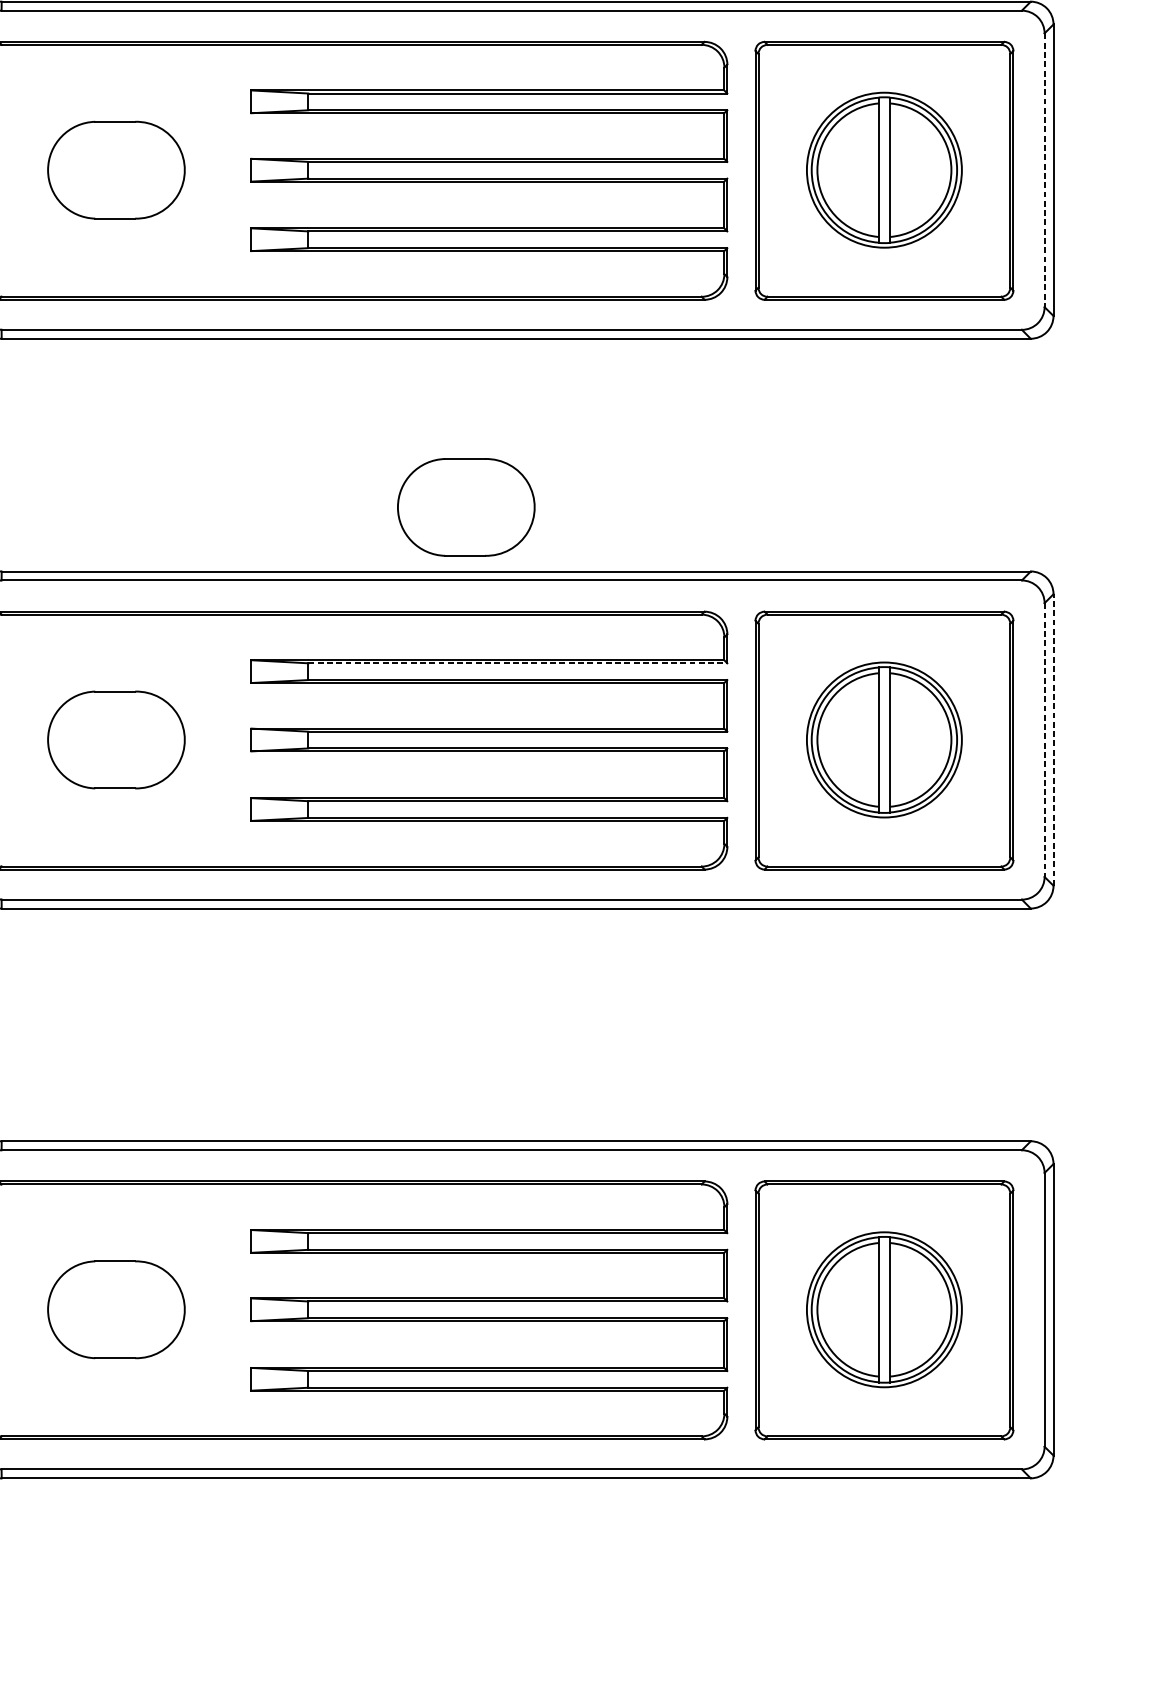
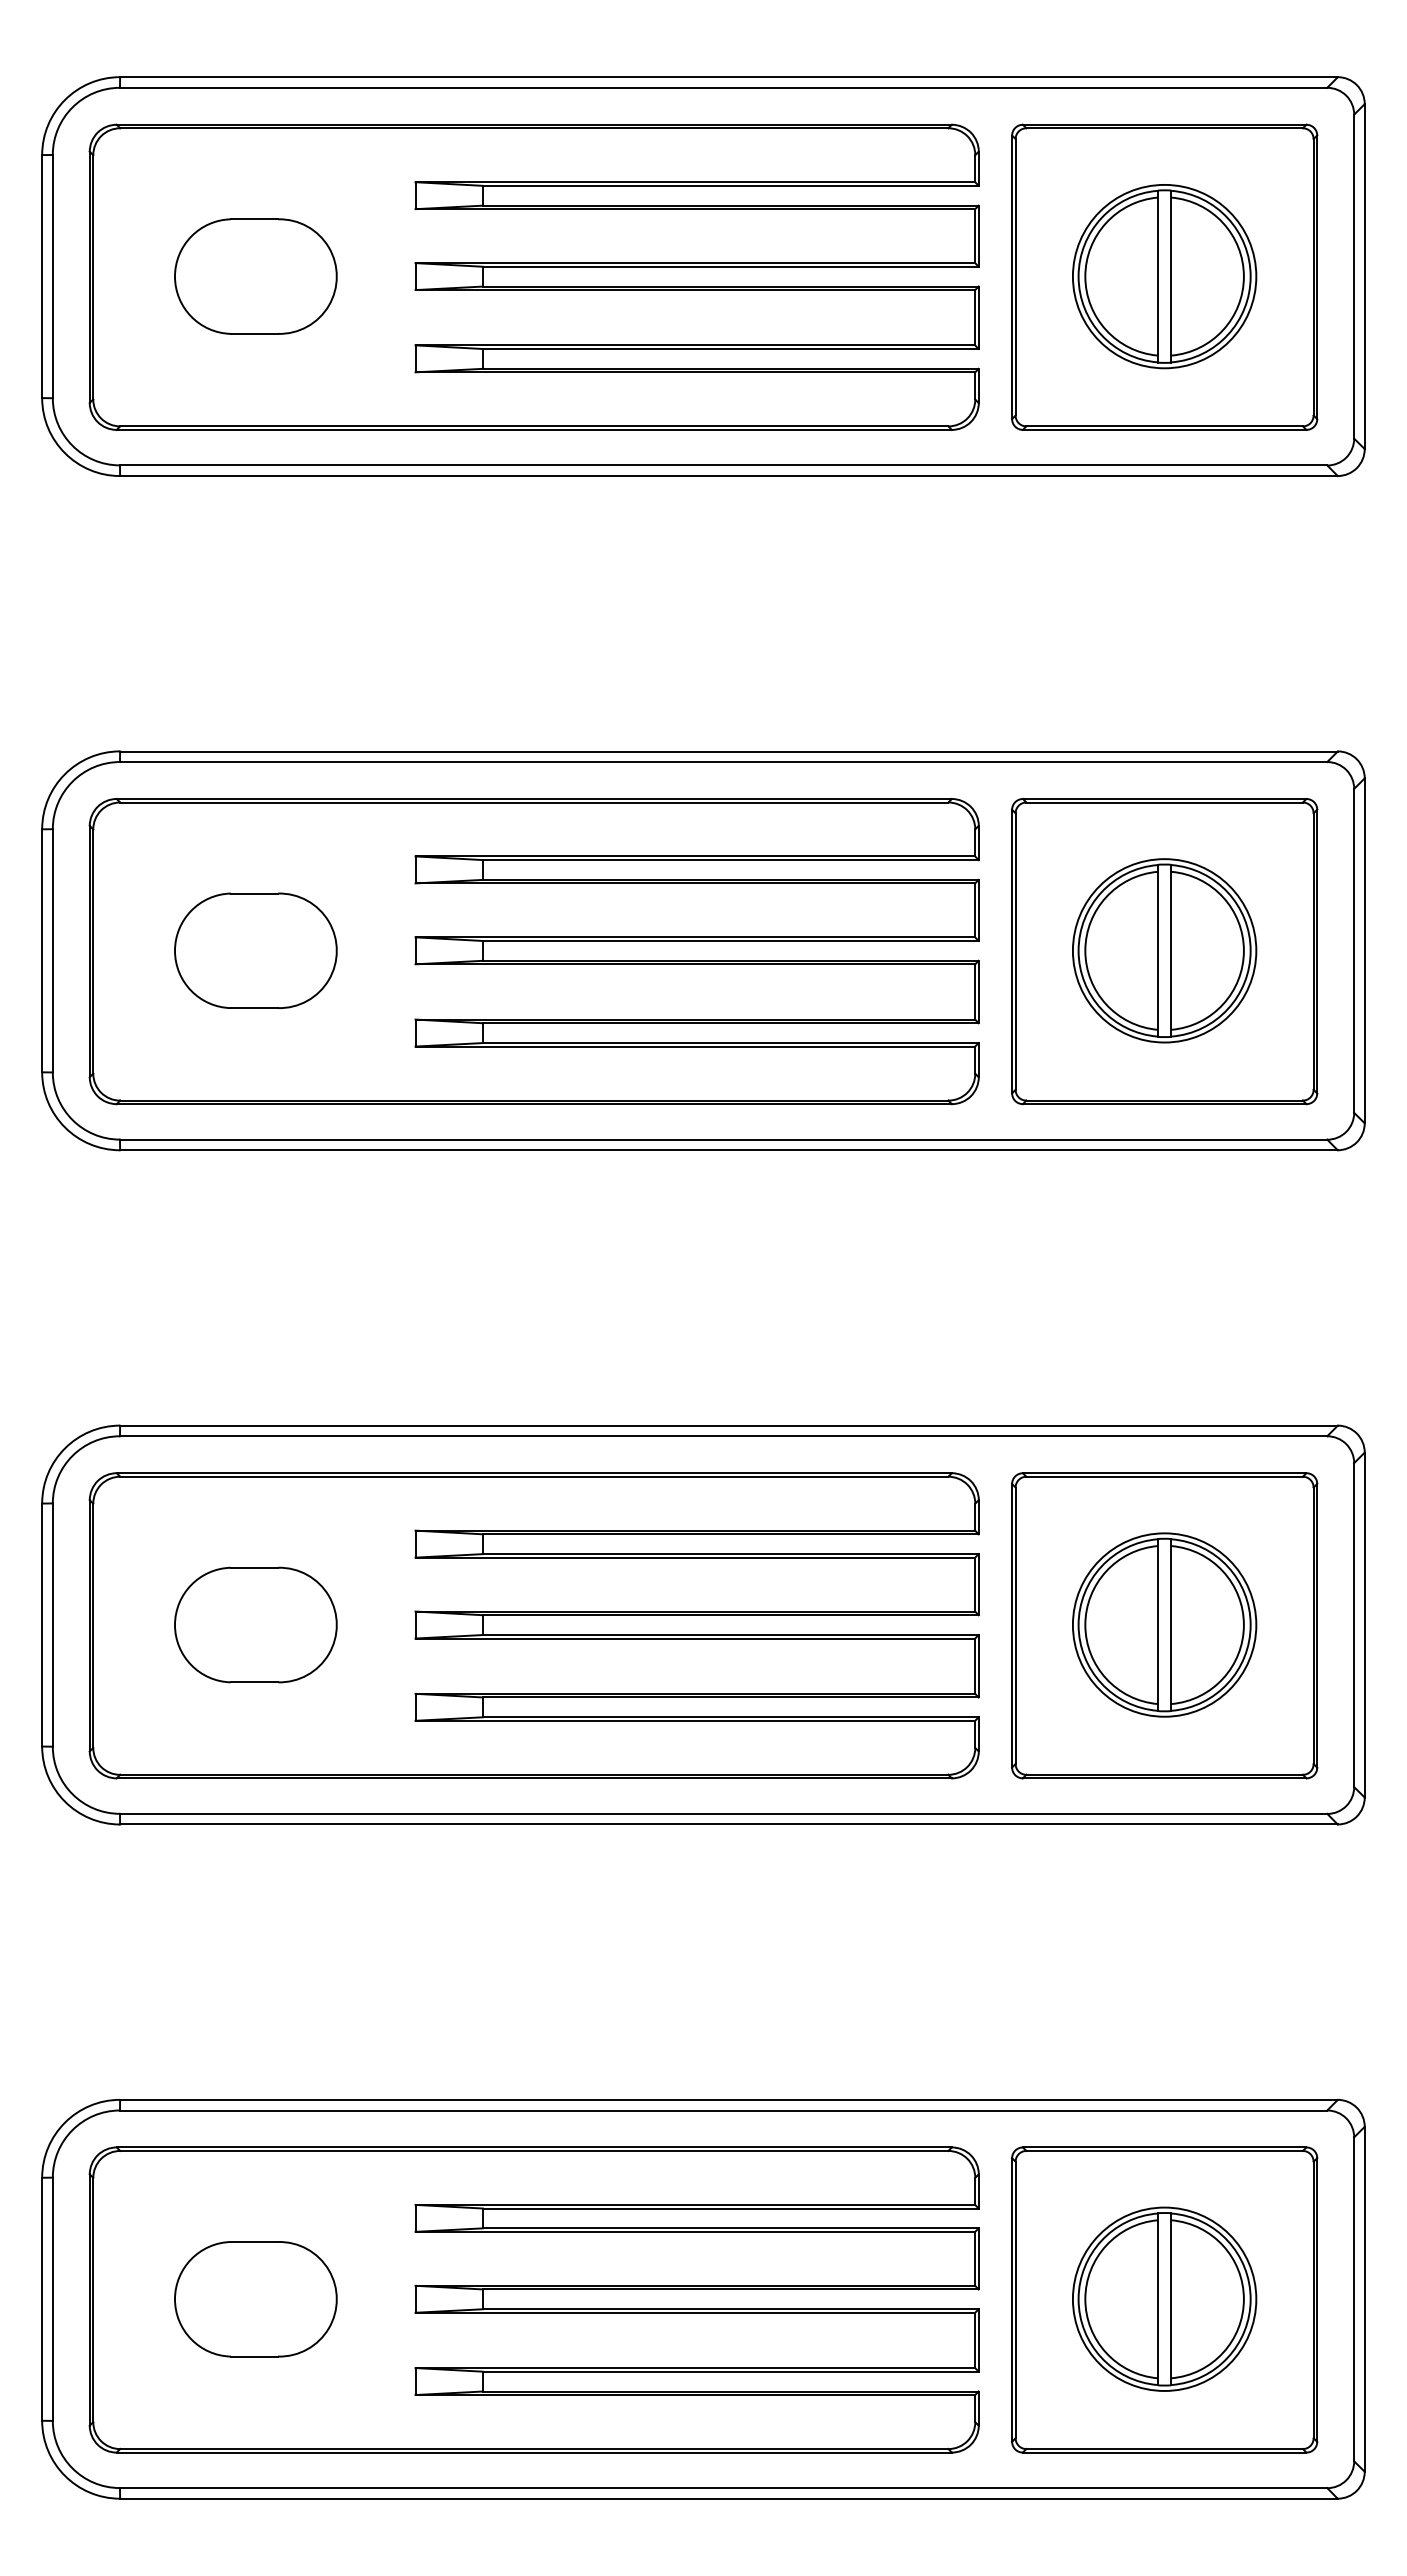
line: (1044, 170) -> (1354, 276), dashed -> solid
part: (465, 507) -> (669, 675), removed
line: (517, 663) -> (730, 860), dashed -> solid
line: (1044, 739) -> (1354, 950), dashed -> solid
line: (1053, 739) -> (1364, 950), dashed -> solid

